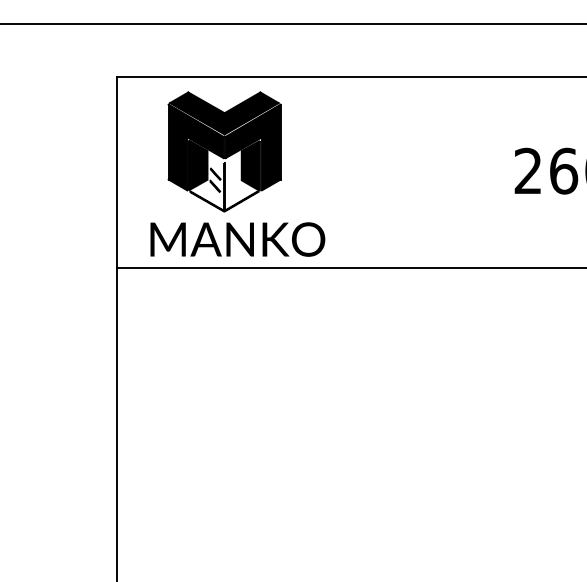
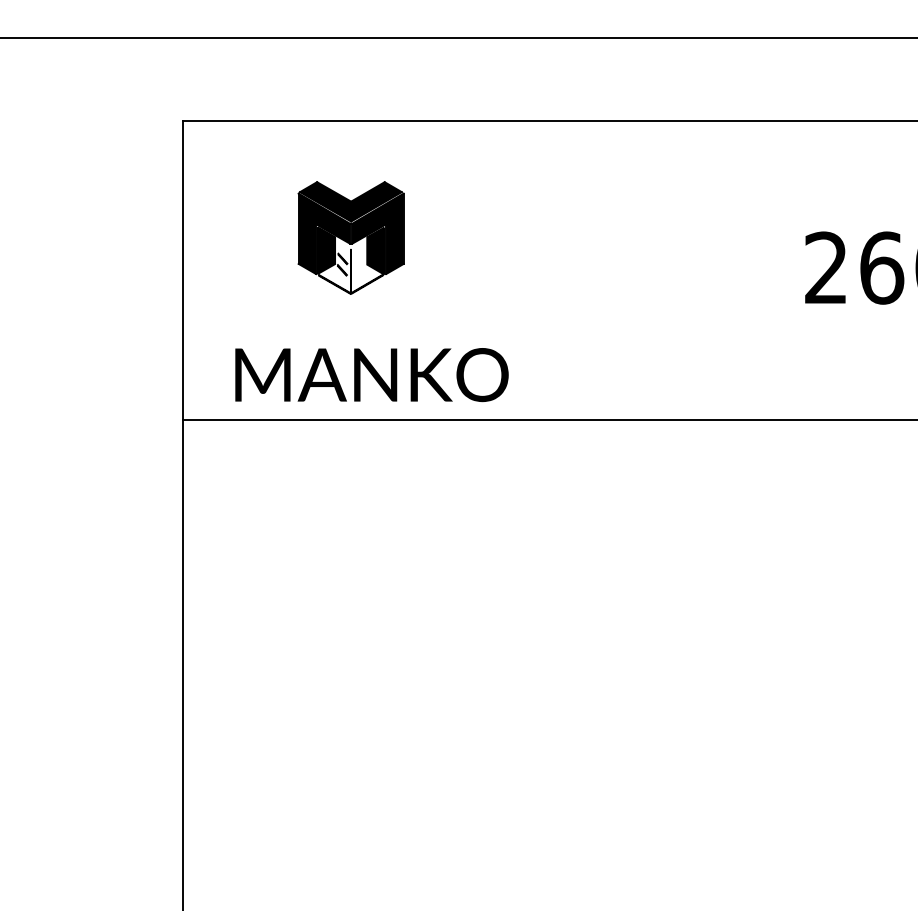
part: (224, 151) -> (351, 237), size x0.6

